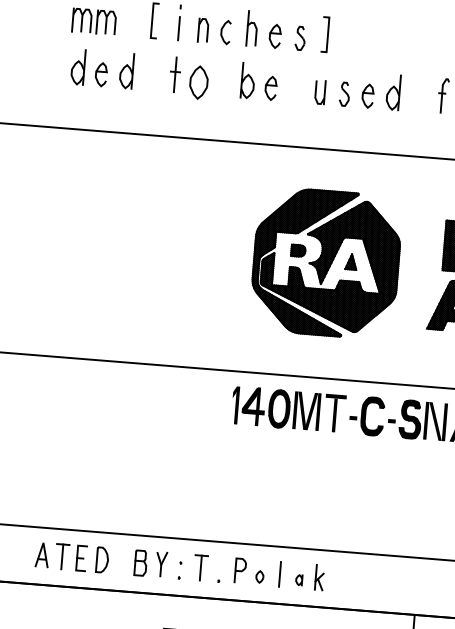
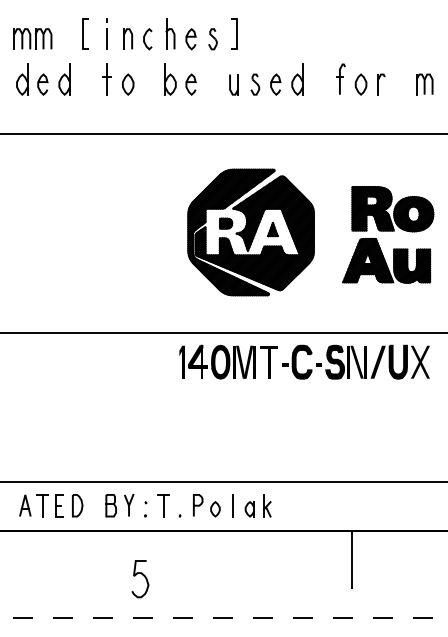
part: (199, 82) -> (128, 84), size x0.71
part: (259, 577) -> (215, 509), size x1.43
part: (298, 580) -> (249, 509), size x1.67

